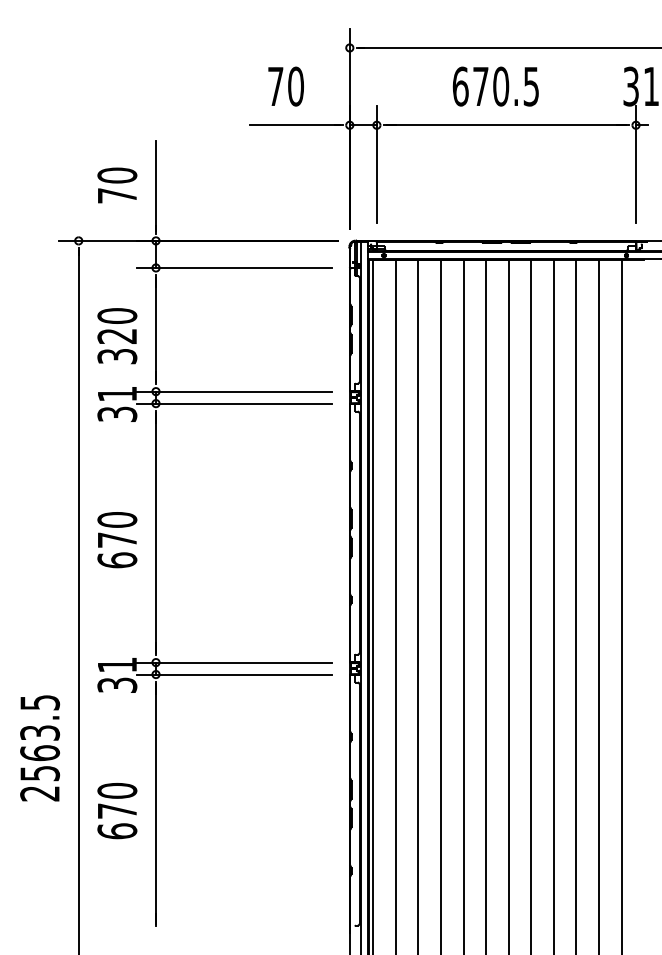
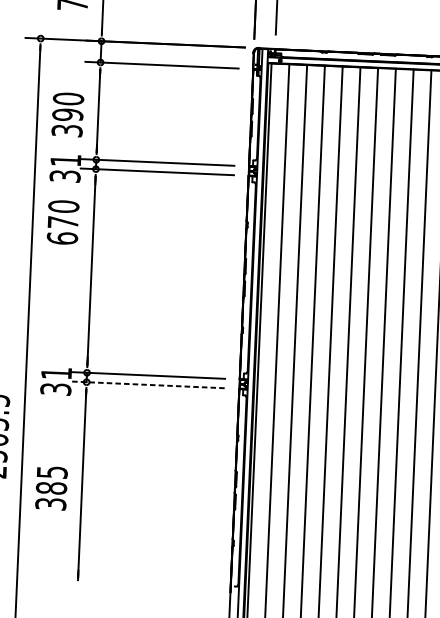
text: (117, 336) -> (67, 115), 320 -> 390
text: (117, 540) -> (63, 222), moved
line: (233, 674) -> (147, 384), solid -> dashed
text: (117, 810) -> (51, 487), 670 -> 385

